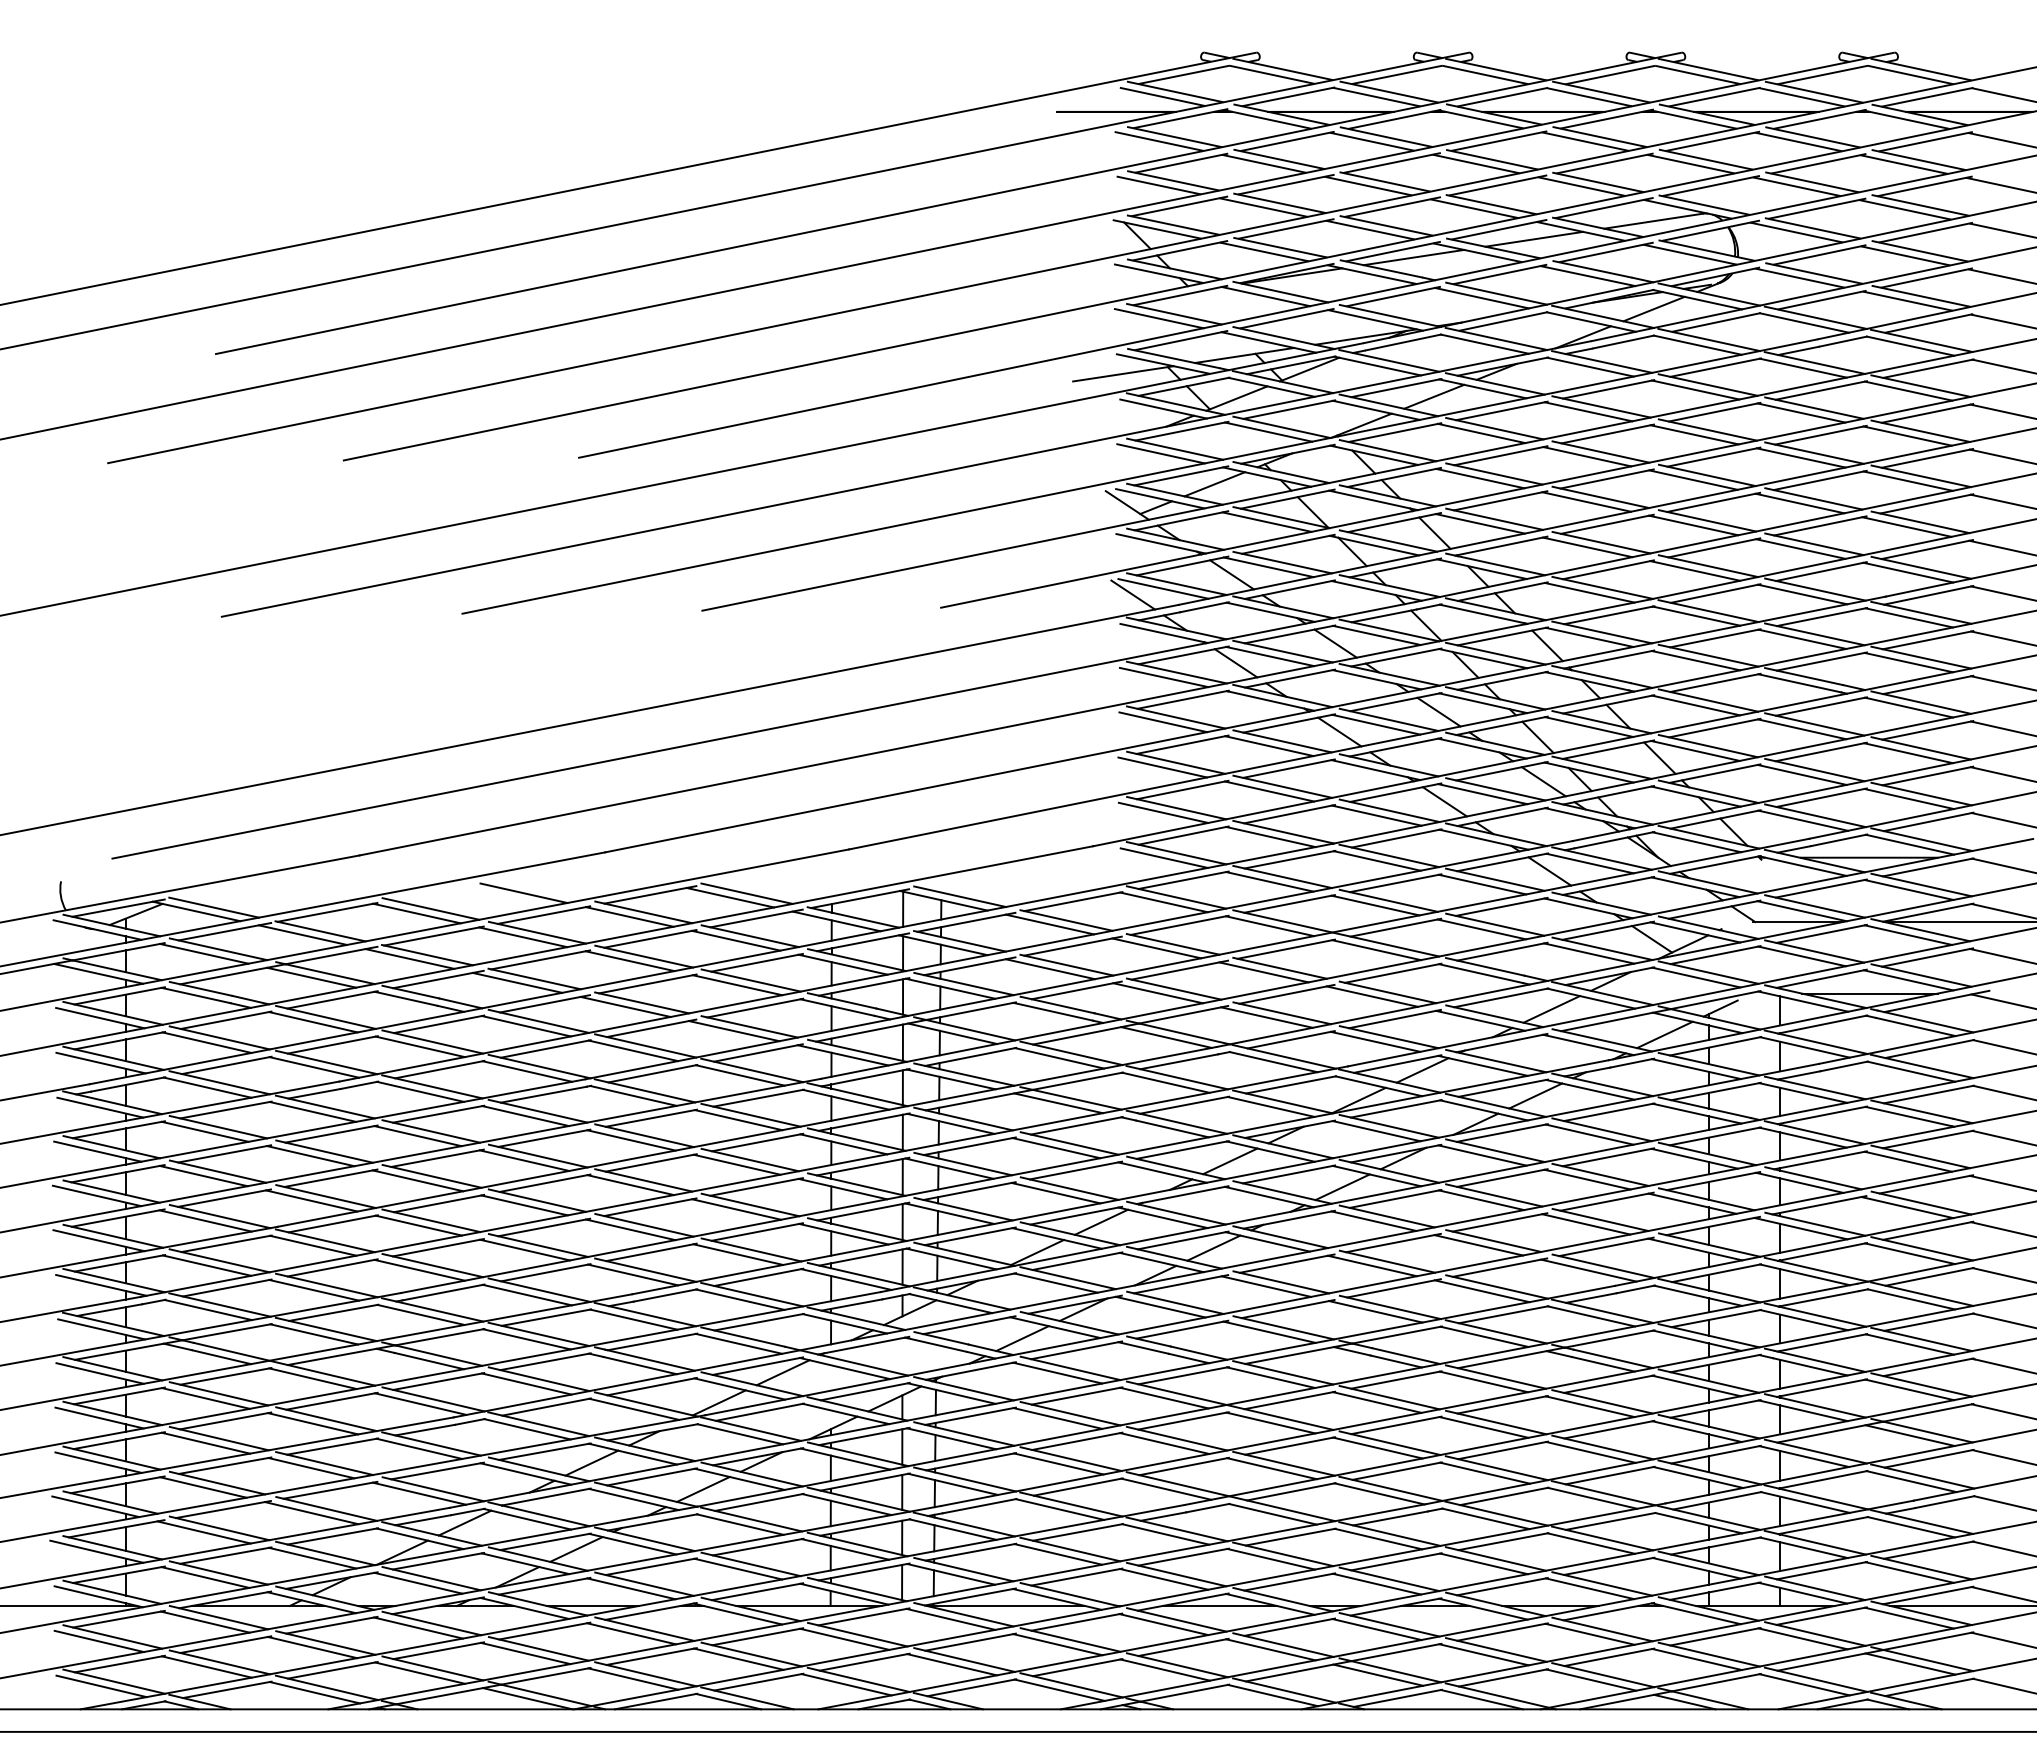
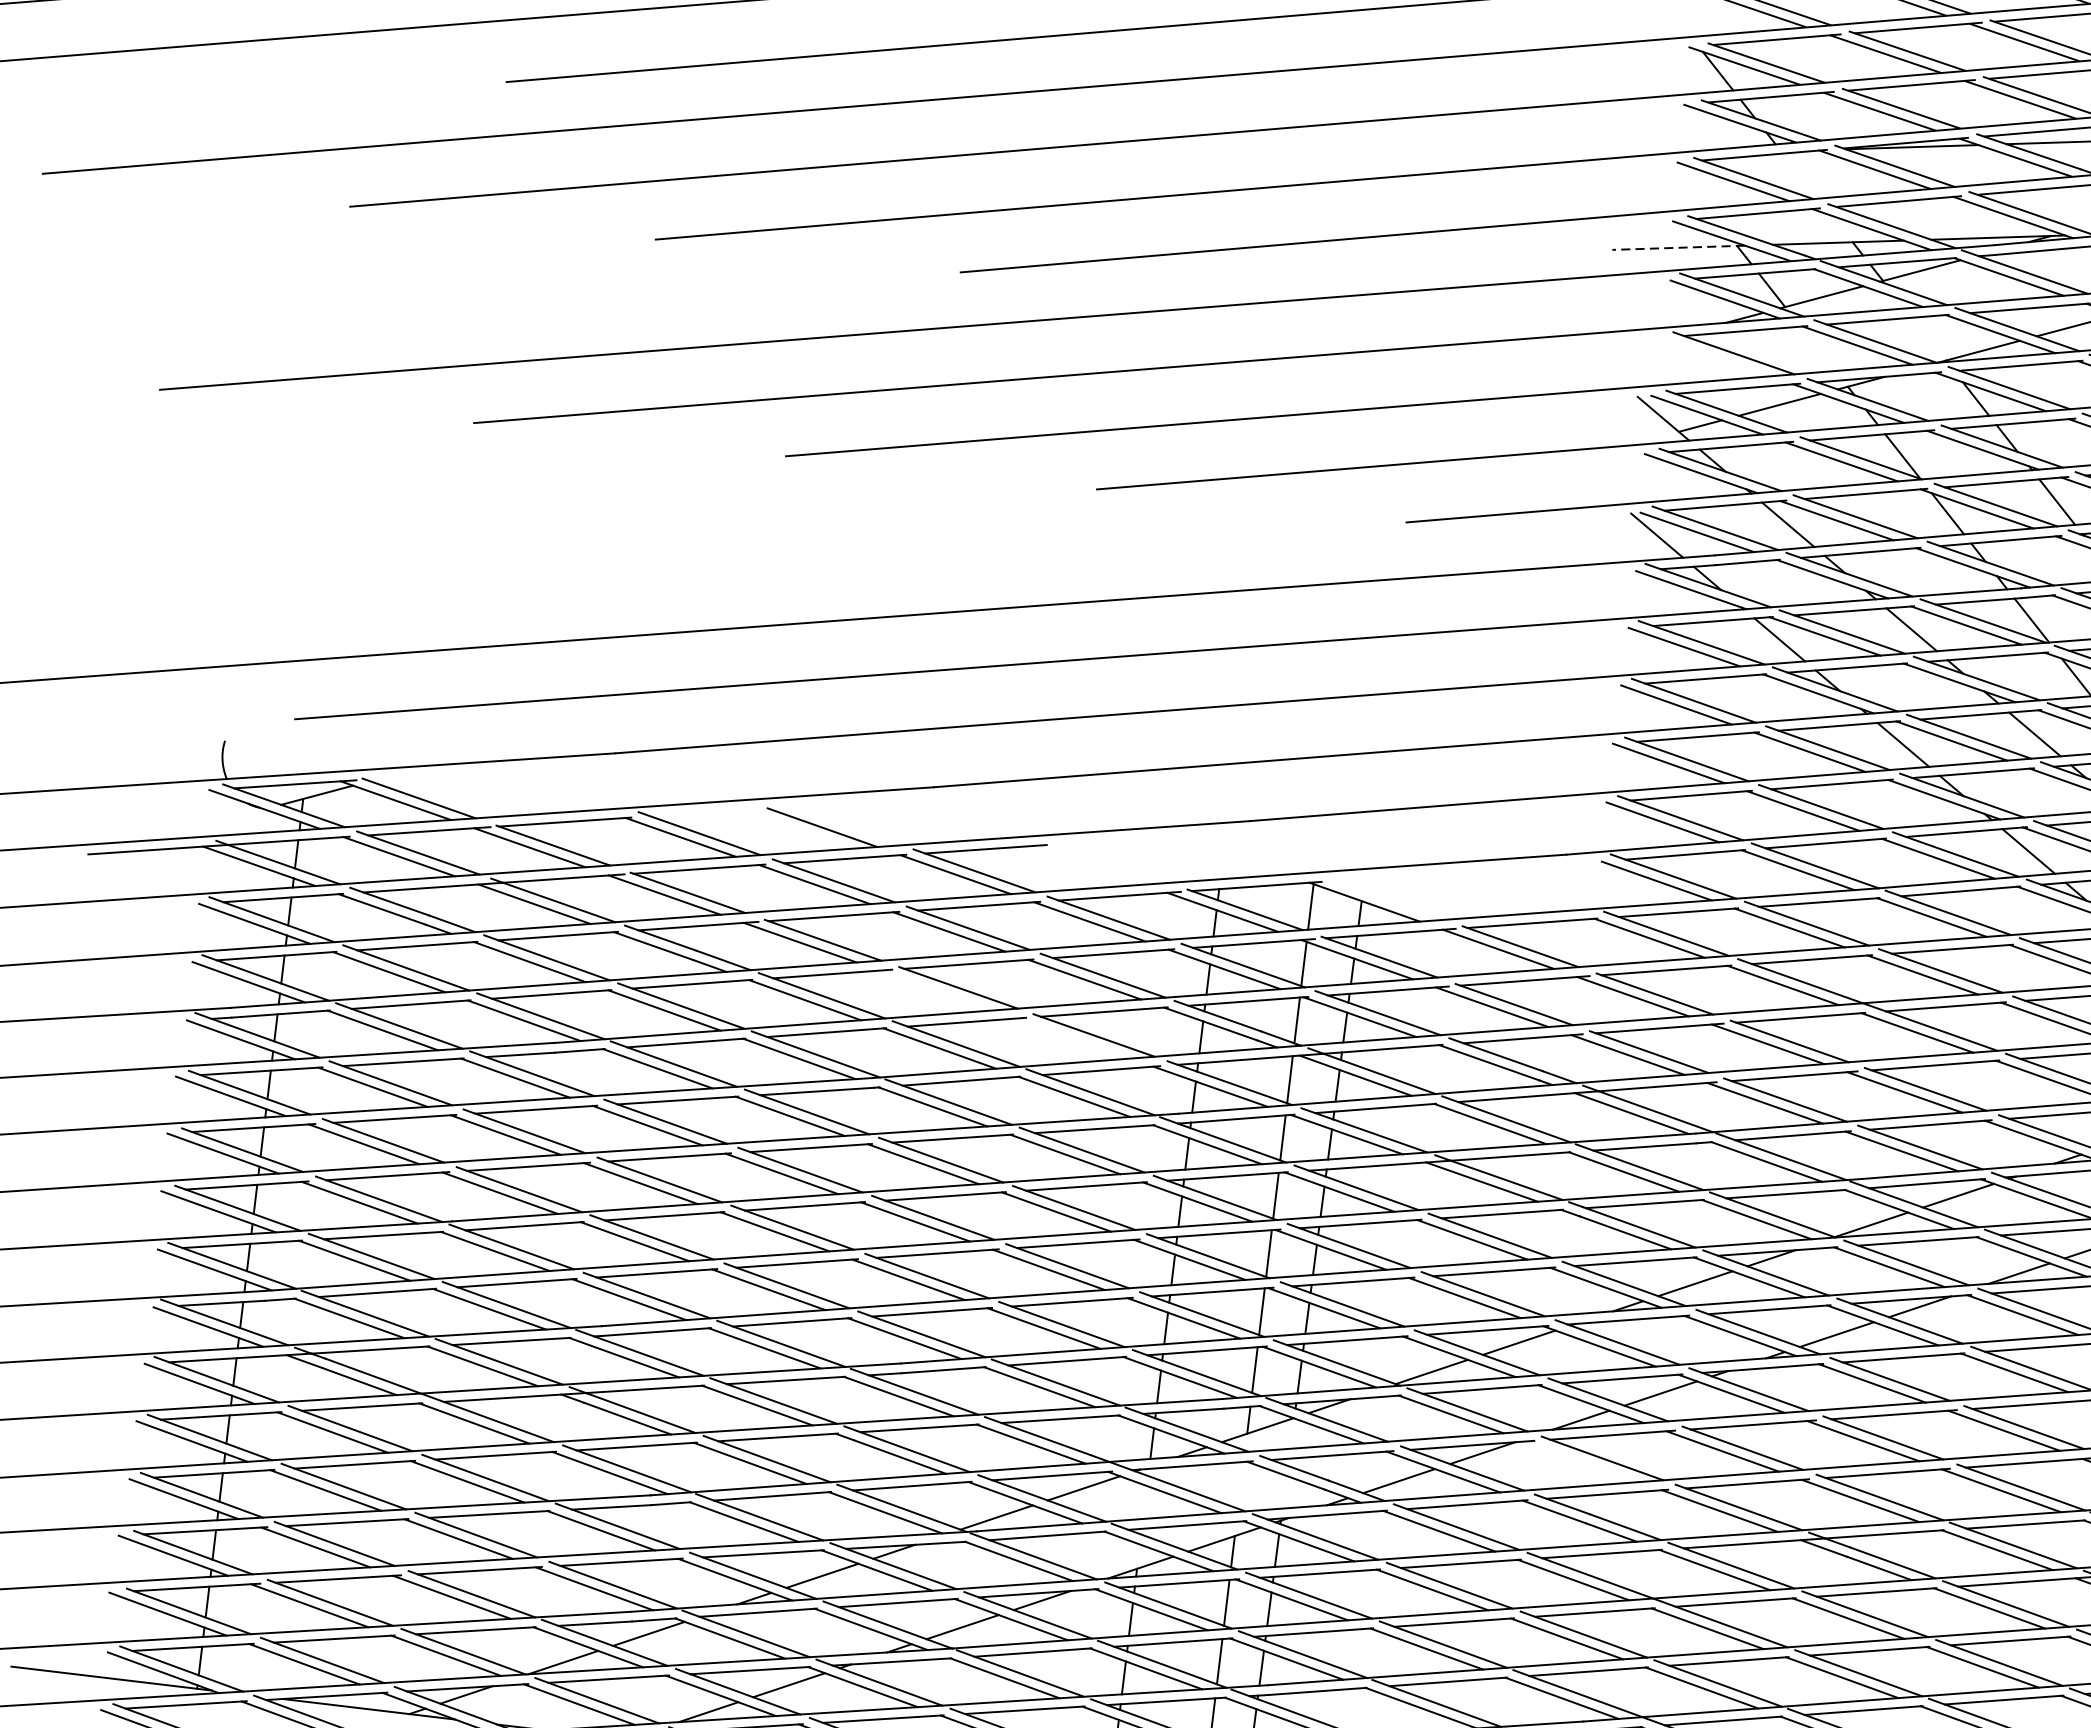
line: (1123, 373) -> (1678, 247), solid -> dashed
line: (1160, 453) -> (1714, 356), removed
line: (746, 893) -> (1110, 862), removed
line: (960, 896) -> (1387, 899), removed
line: (730, 897) -> (1089, 865), removed
line: (625, 1006) -> (936, 989), removed
line: (733, 1031) -> (1072, 1038), removed
line: (1160, 1306) -> (1582, 1460), removed

